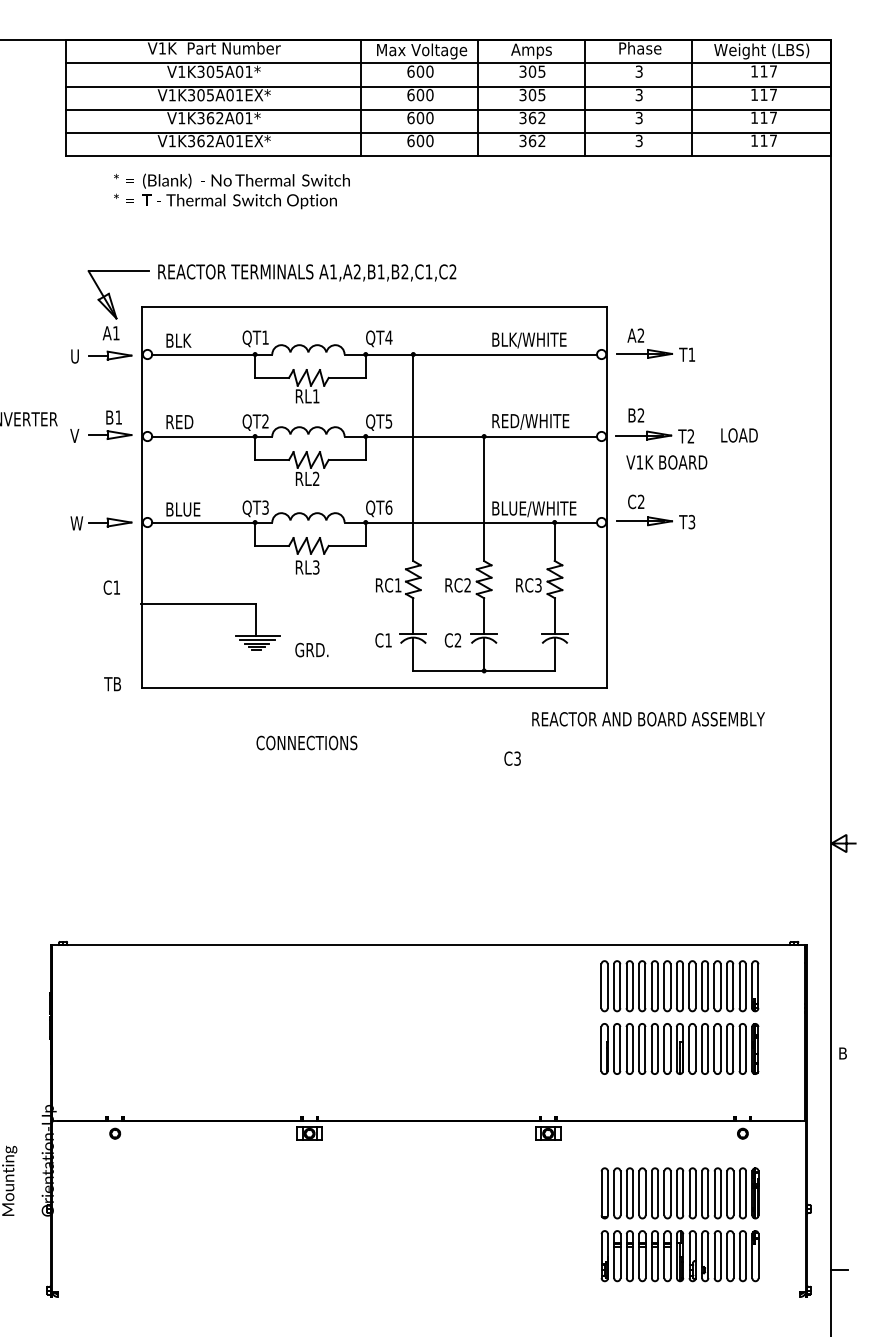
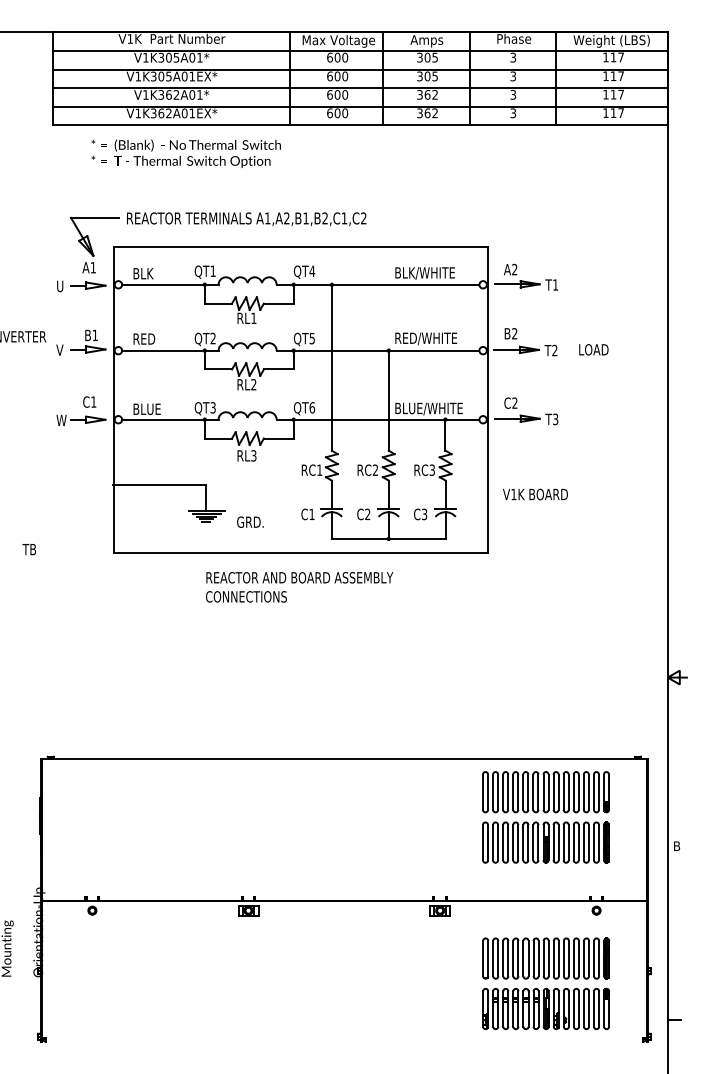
text: (666, 462) -> (535, 494), moved
text: (111, 586) -> (89, 401), moved
text: (111, 684) -> (28, 549), moved
text: (648, 718) -> (299, 577), moved
text: (512, 758) -> (420, 514), moved

